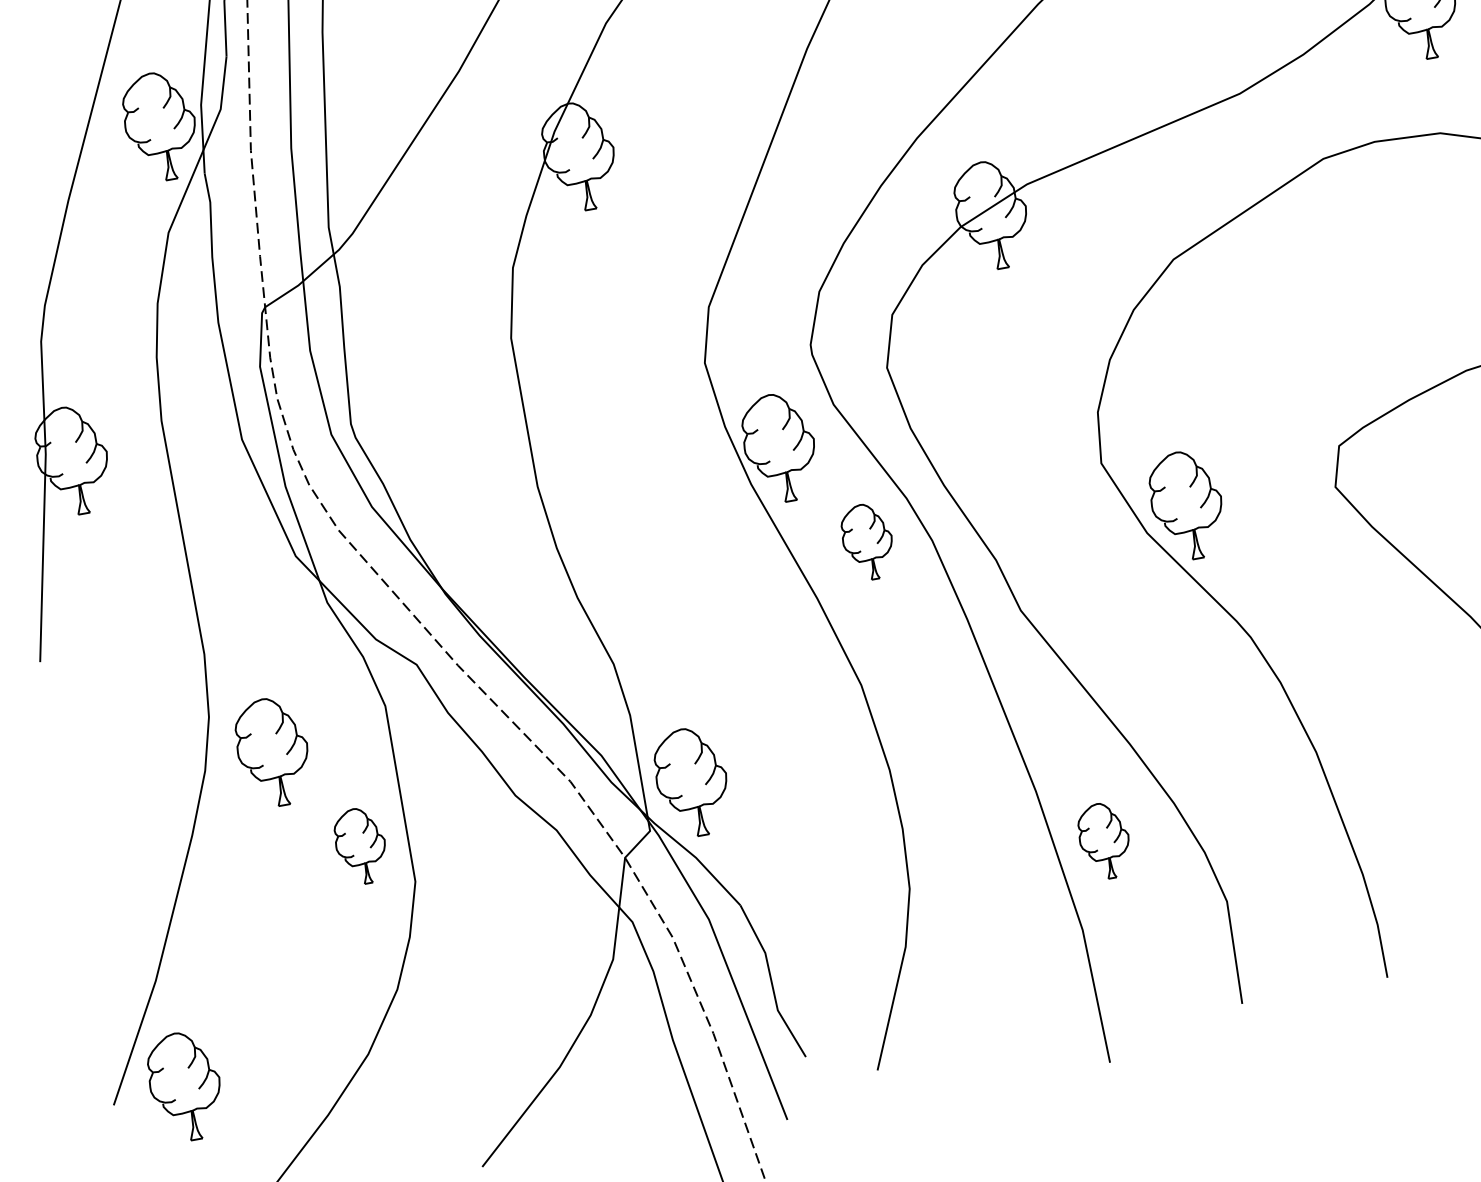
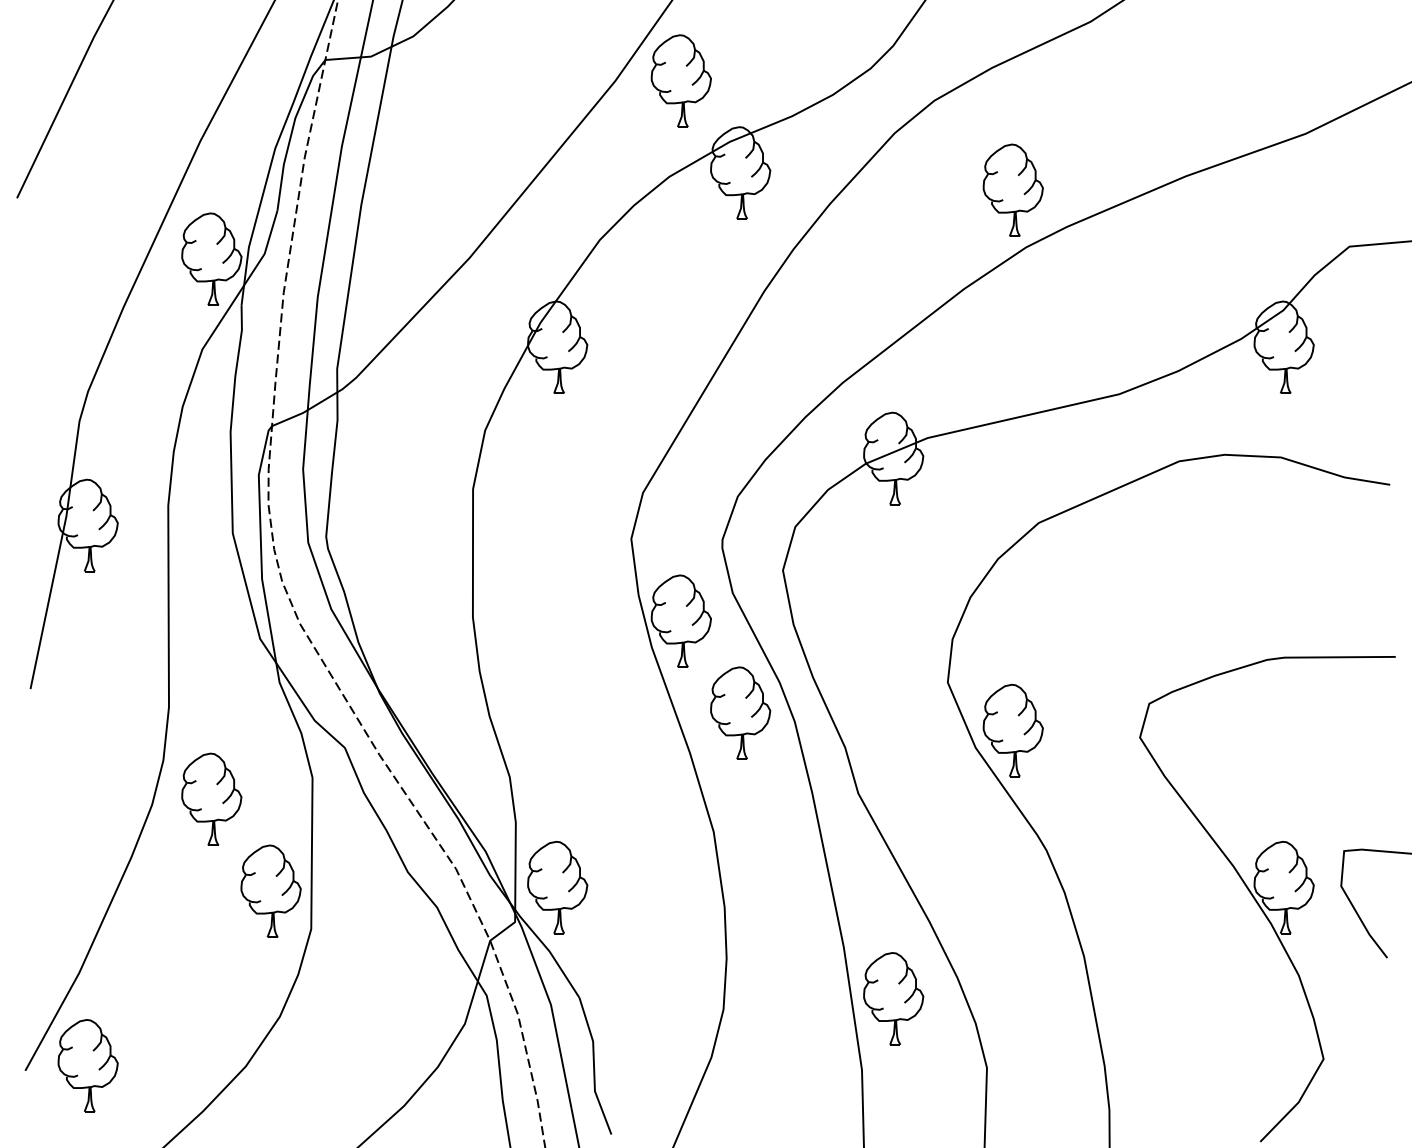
part: (867, 541) -> (740, 712), size x1.43
part: (1104, 840) -> (893, 998), size x1.43
part: (360, 845) -> (270, 890), size x1.43

